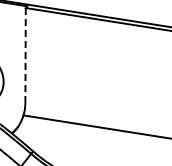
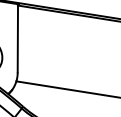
line: (25, 55) -> (17, 39), dashed -> solid

